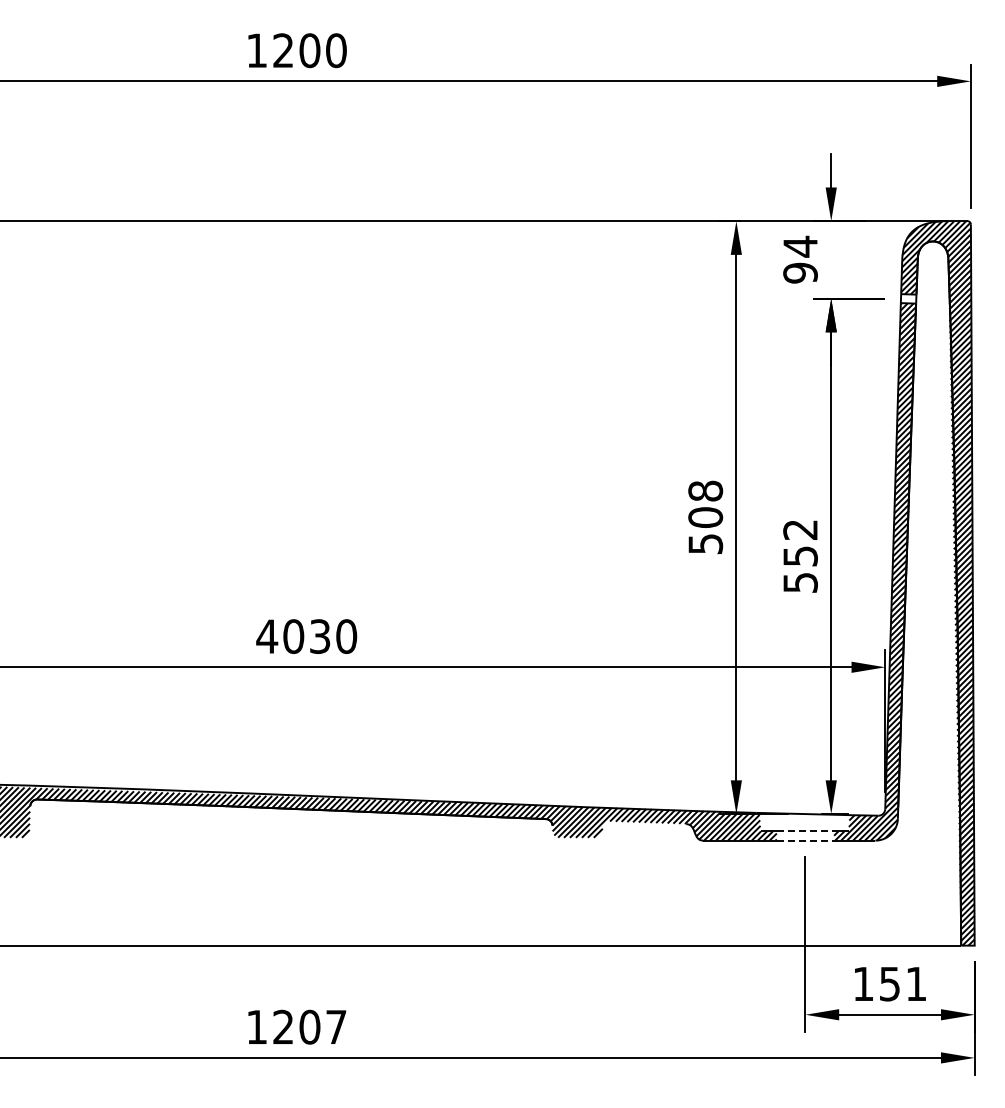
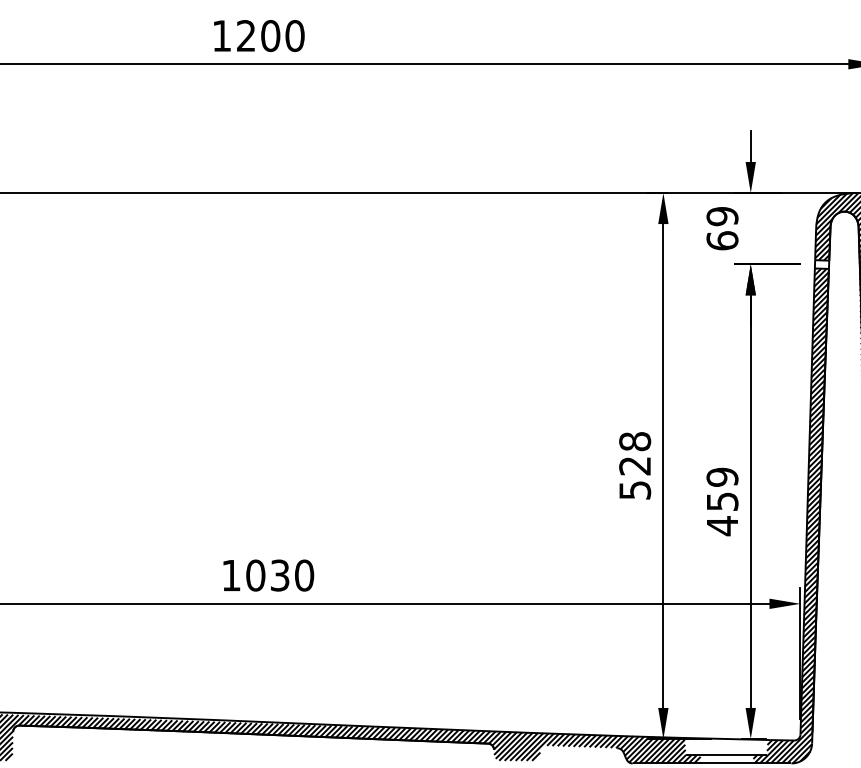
text: (800, 259) -> (722, 228), 94 -> 69
text: (705, 517) -> (634, 465), 508 -> 528
text: (800, 556) -> (722, 501), 552 -> 459
text: (267, 636) -> (231, 575), 4030 -> 1030
line: (805, 831) -> (727, 755), dashed -> solid
line: (805, 840) -> (727, 763), dashed -> solid

